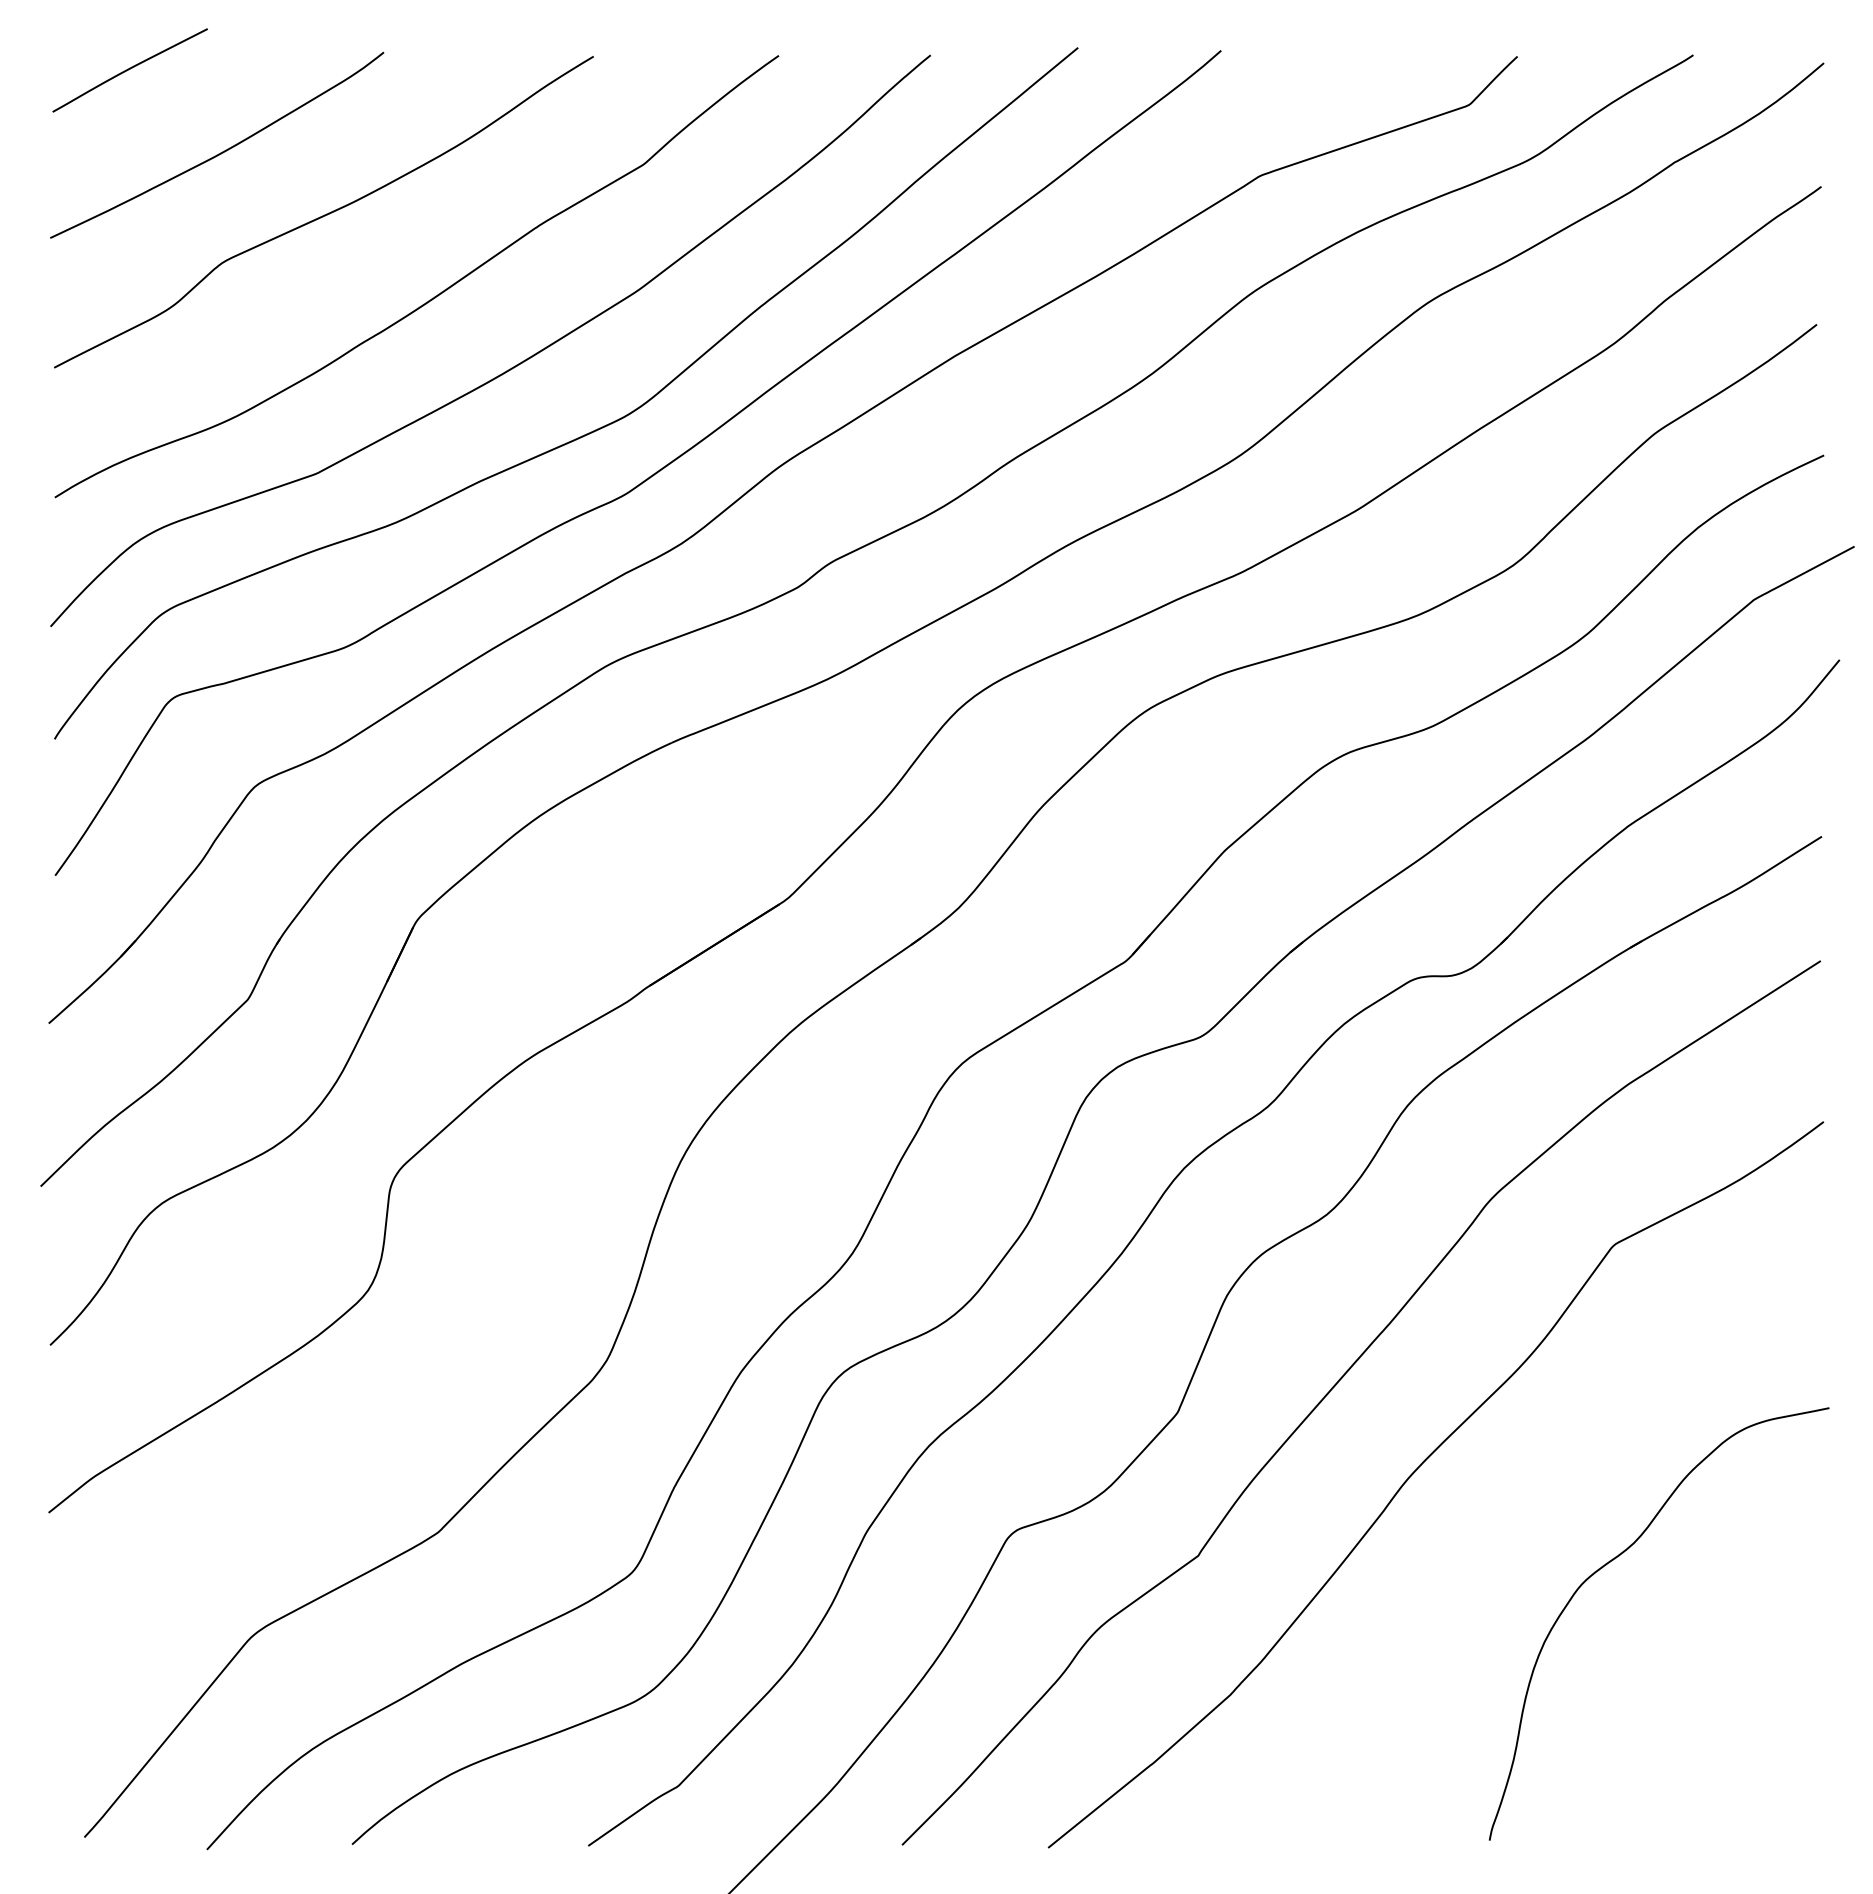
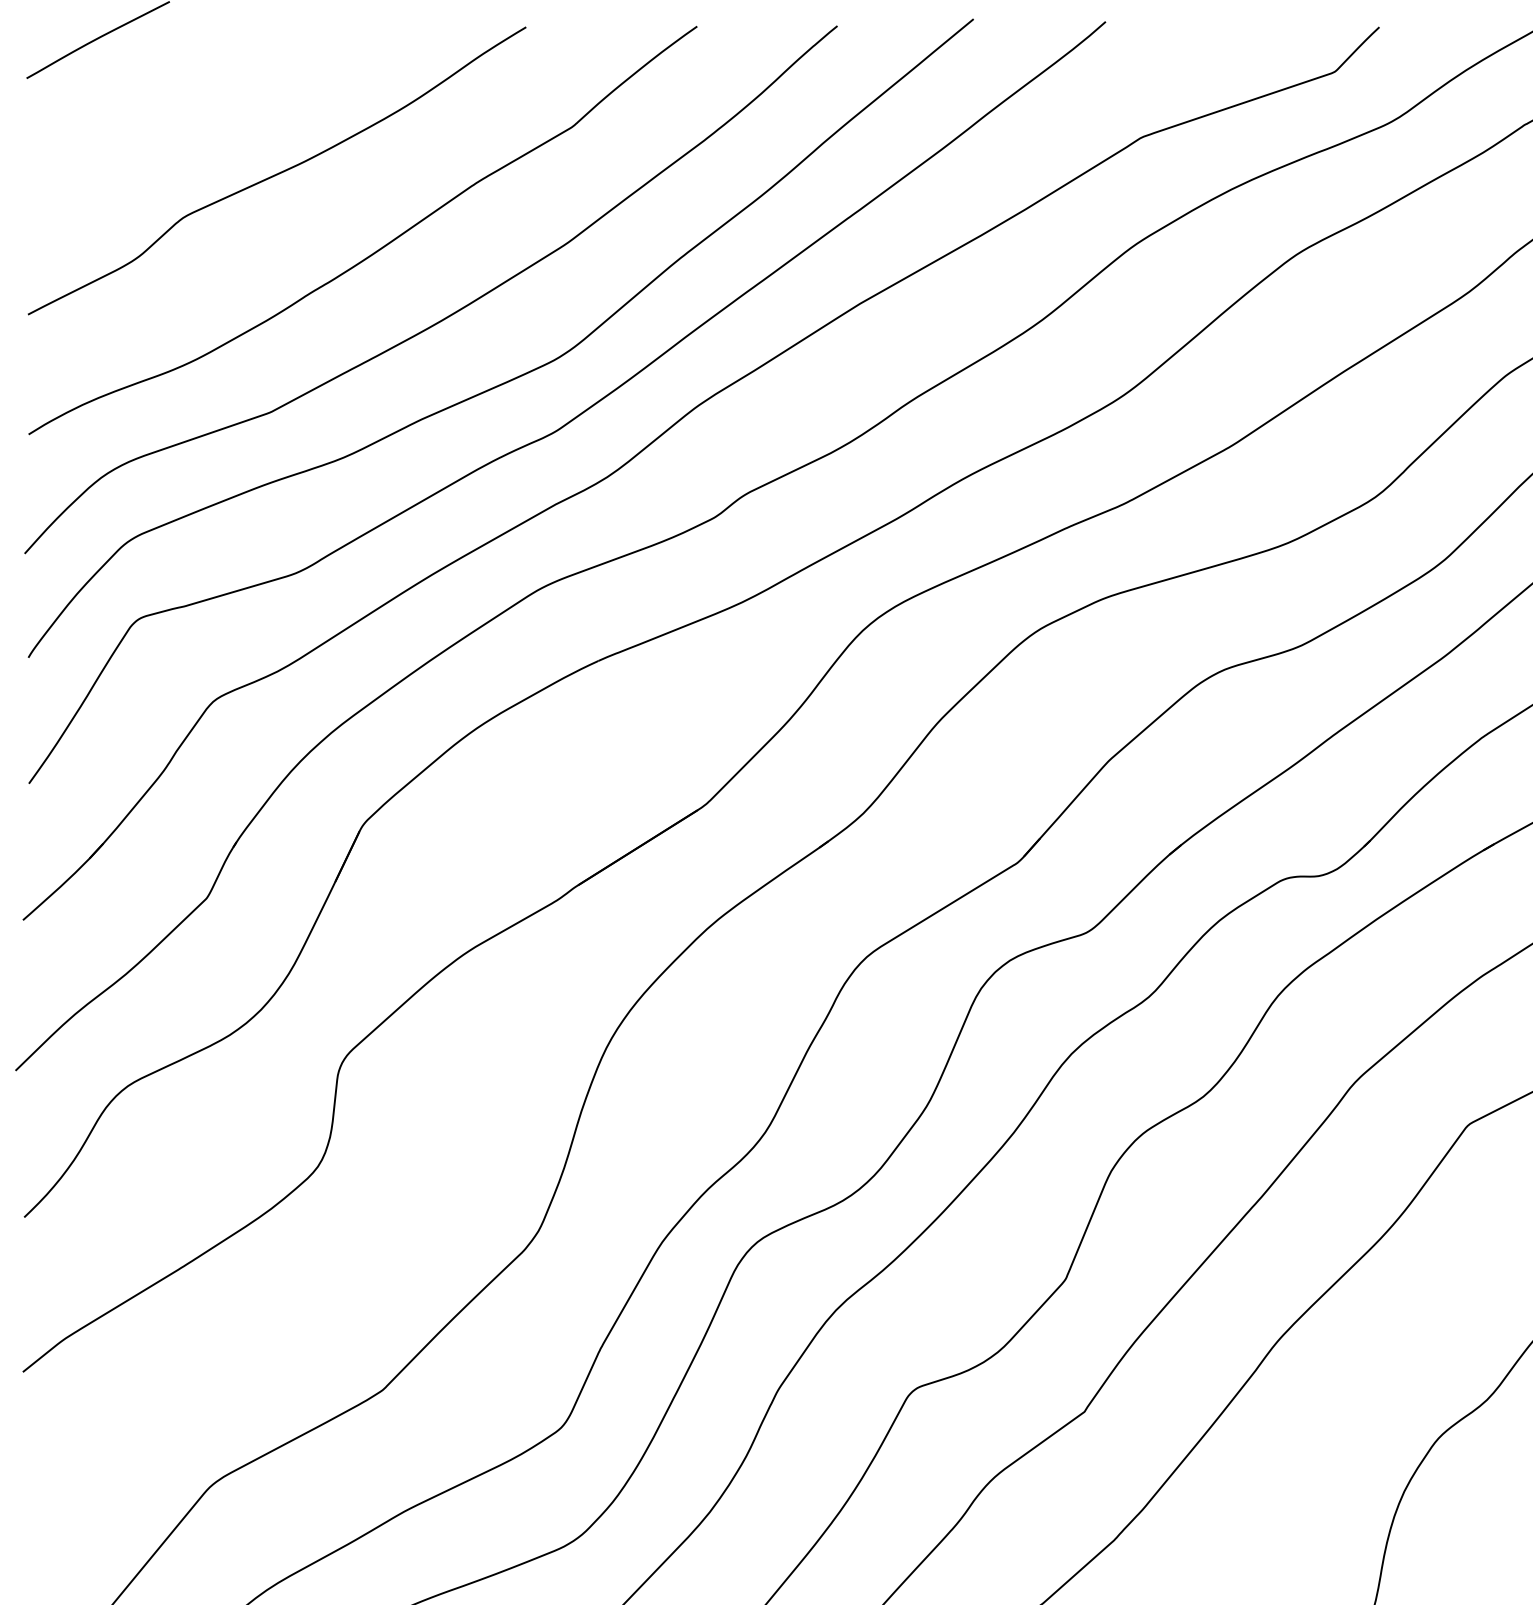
curve: (220, 152) -> (181, 115), removed

